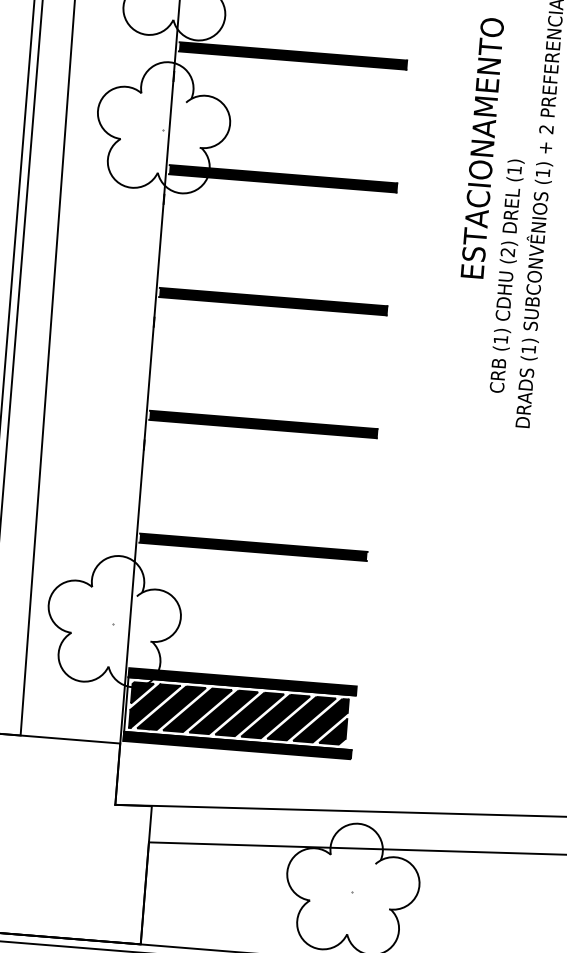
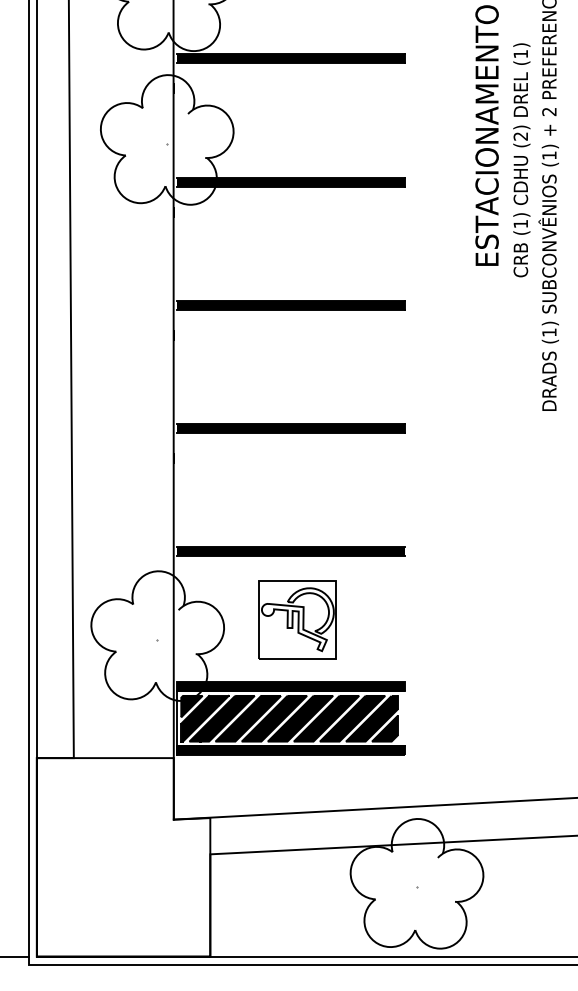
text: (506, 276) -> (521, 160), moved
part: (254, 615) -> (297, 619), added

